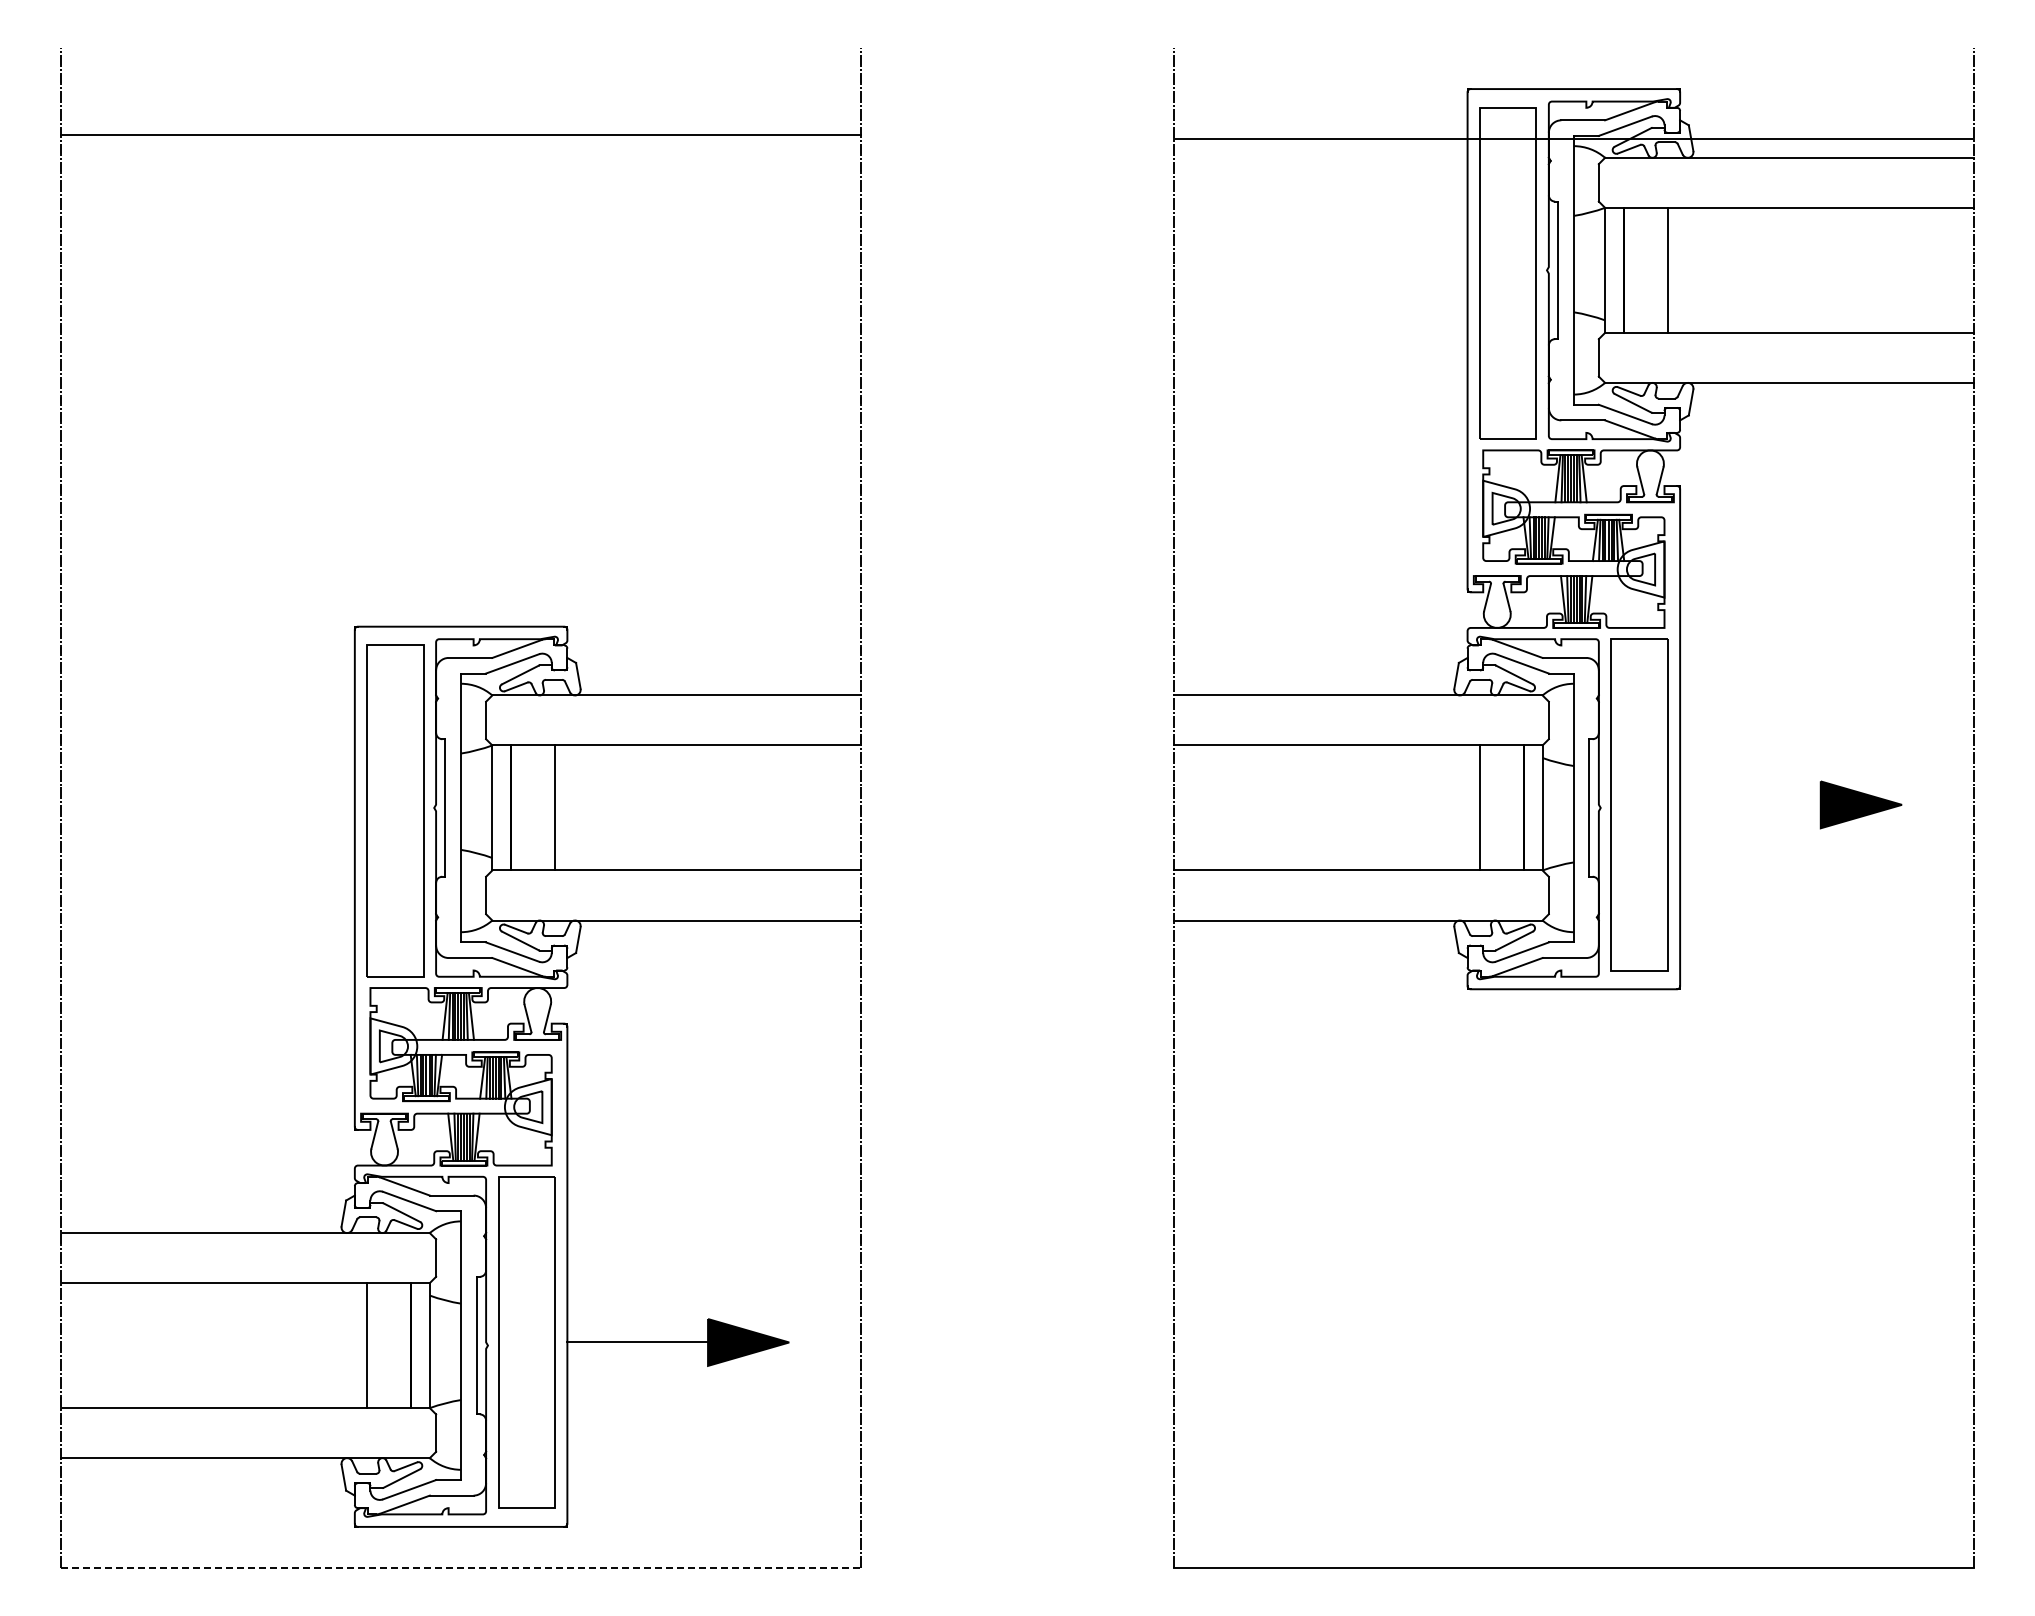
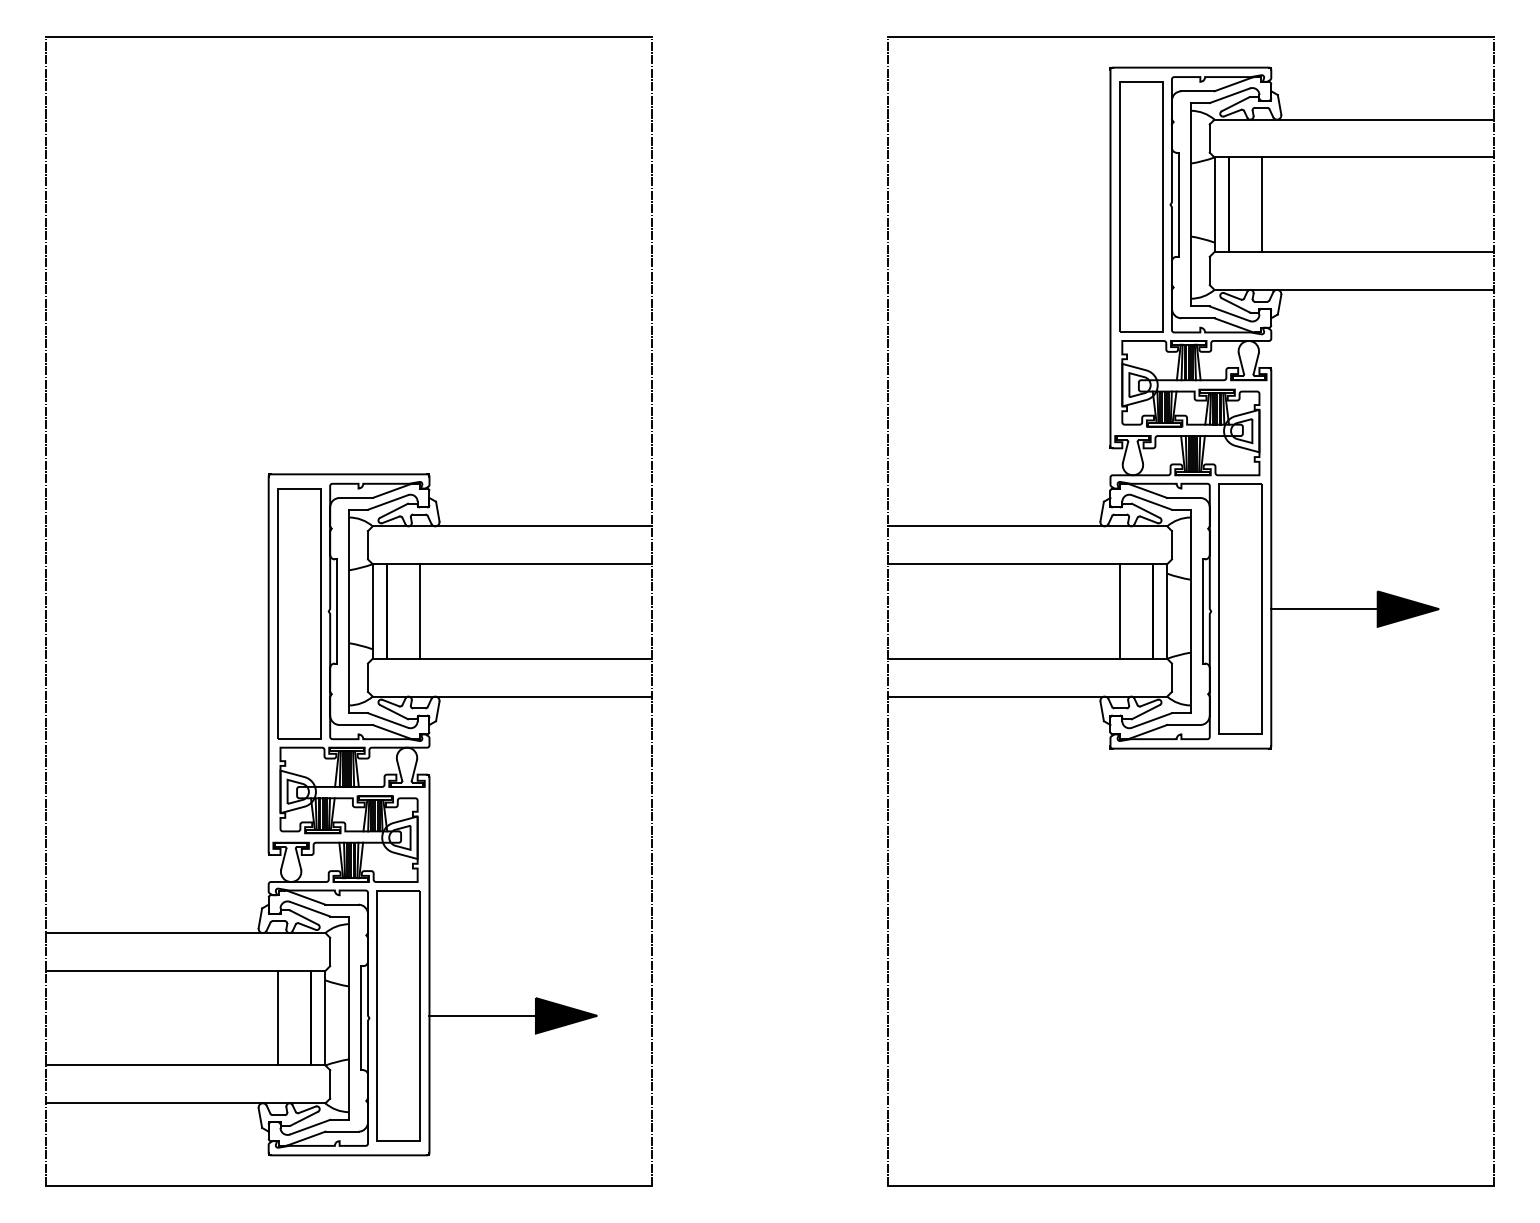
line: (461, 135) -> (349, 36), moved
line: (1573, 139) -> (1190, 36), moved
line: (1750, 804) -> (1324, 608), added
line: (461, 1567) -> (349, 1186), dashed -> solid

